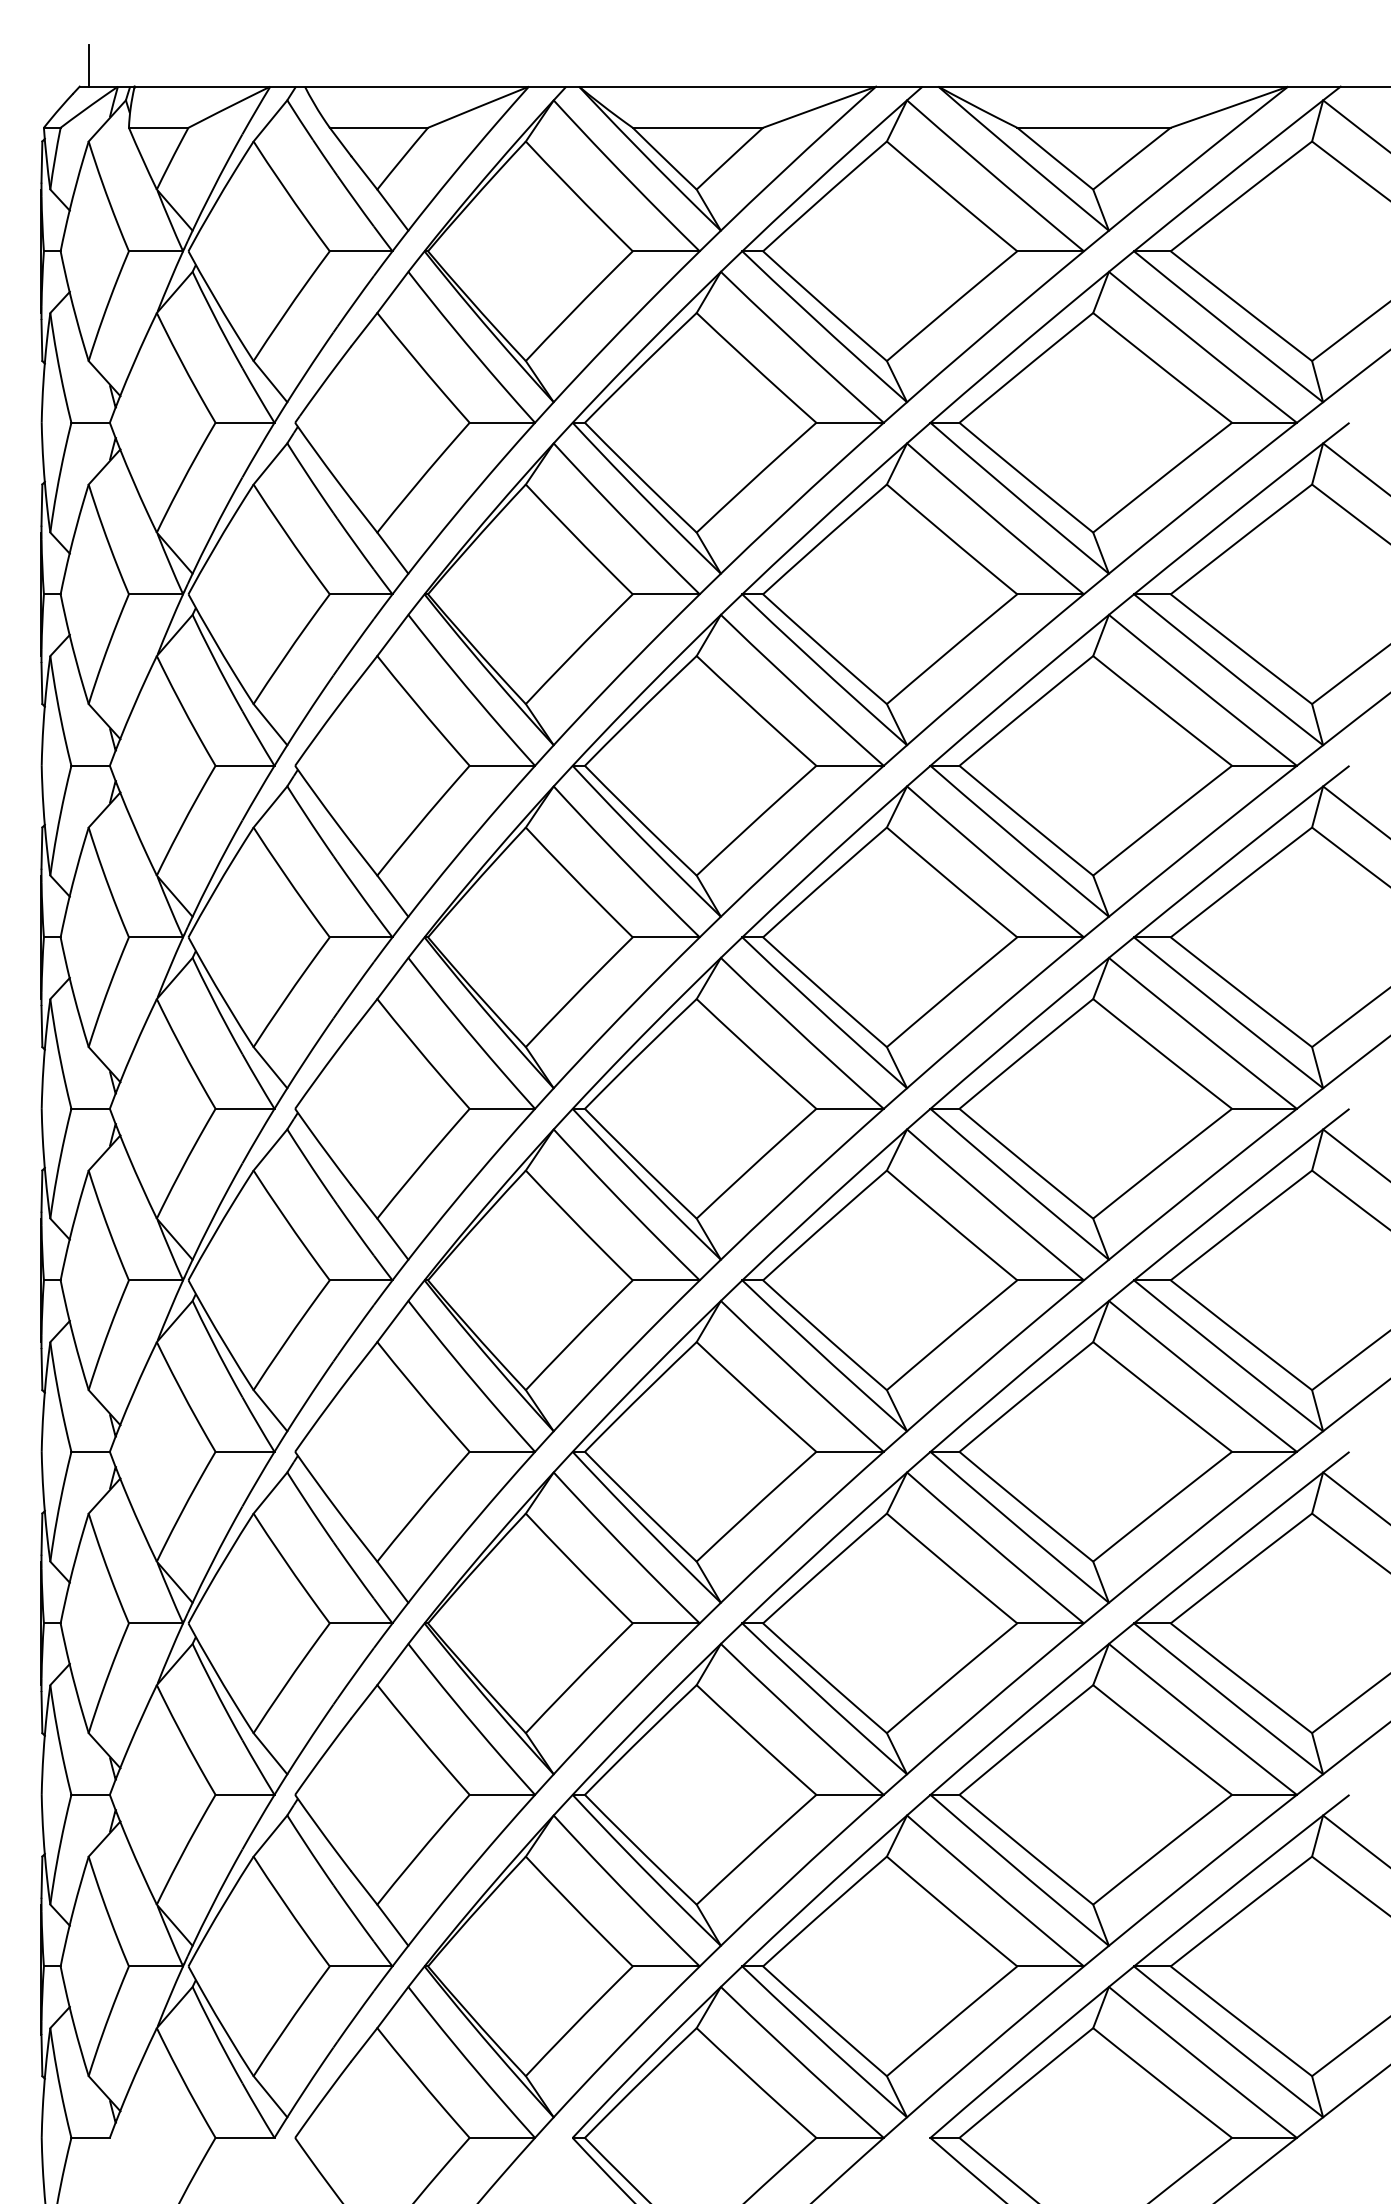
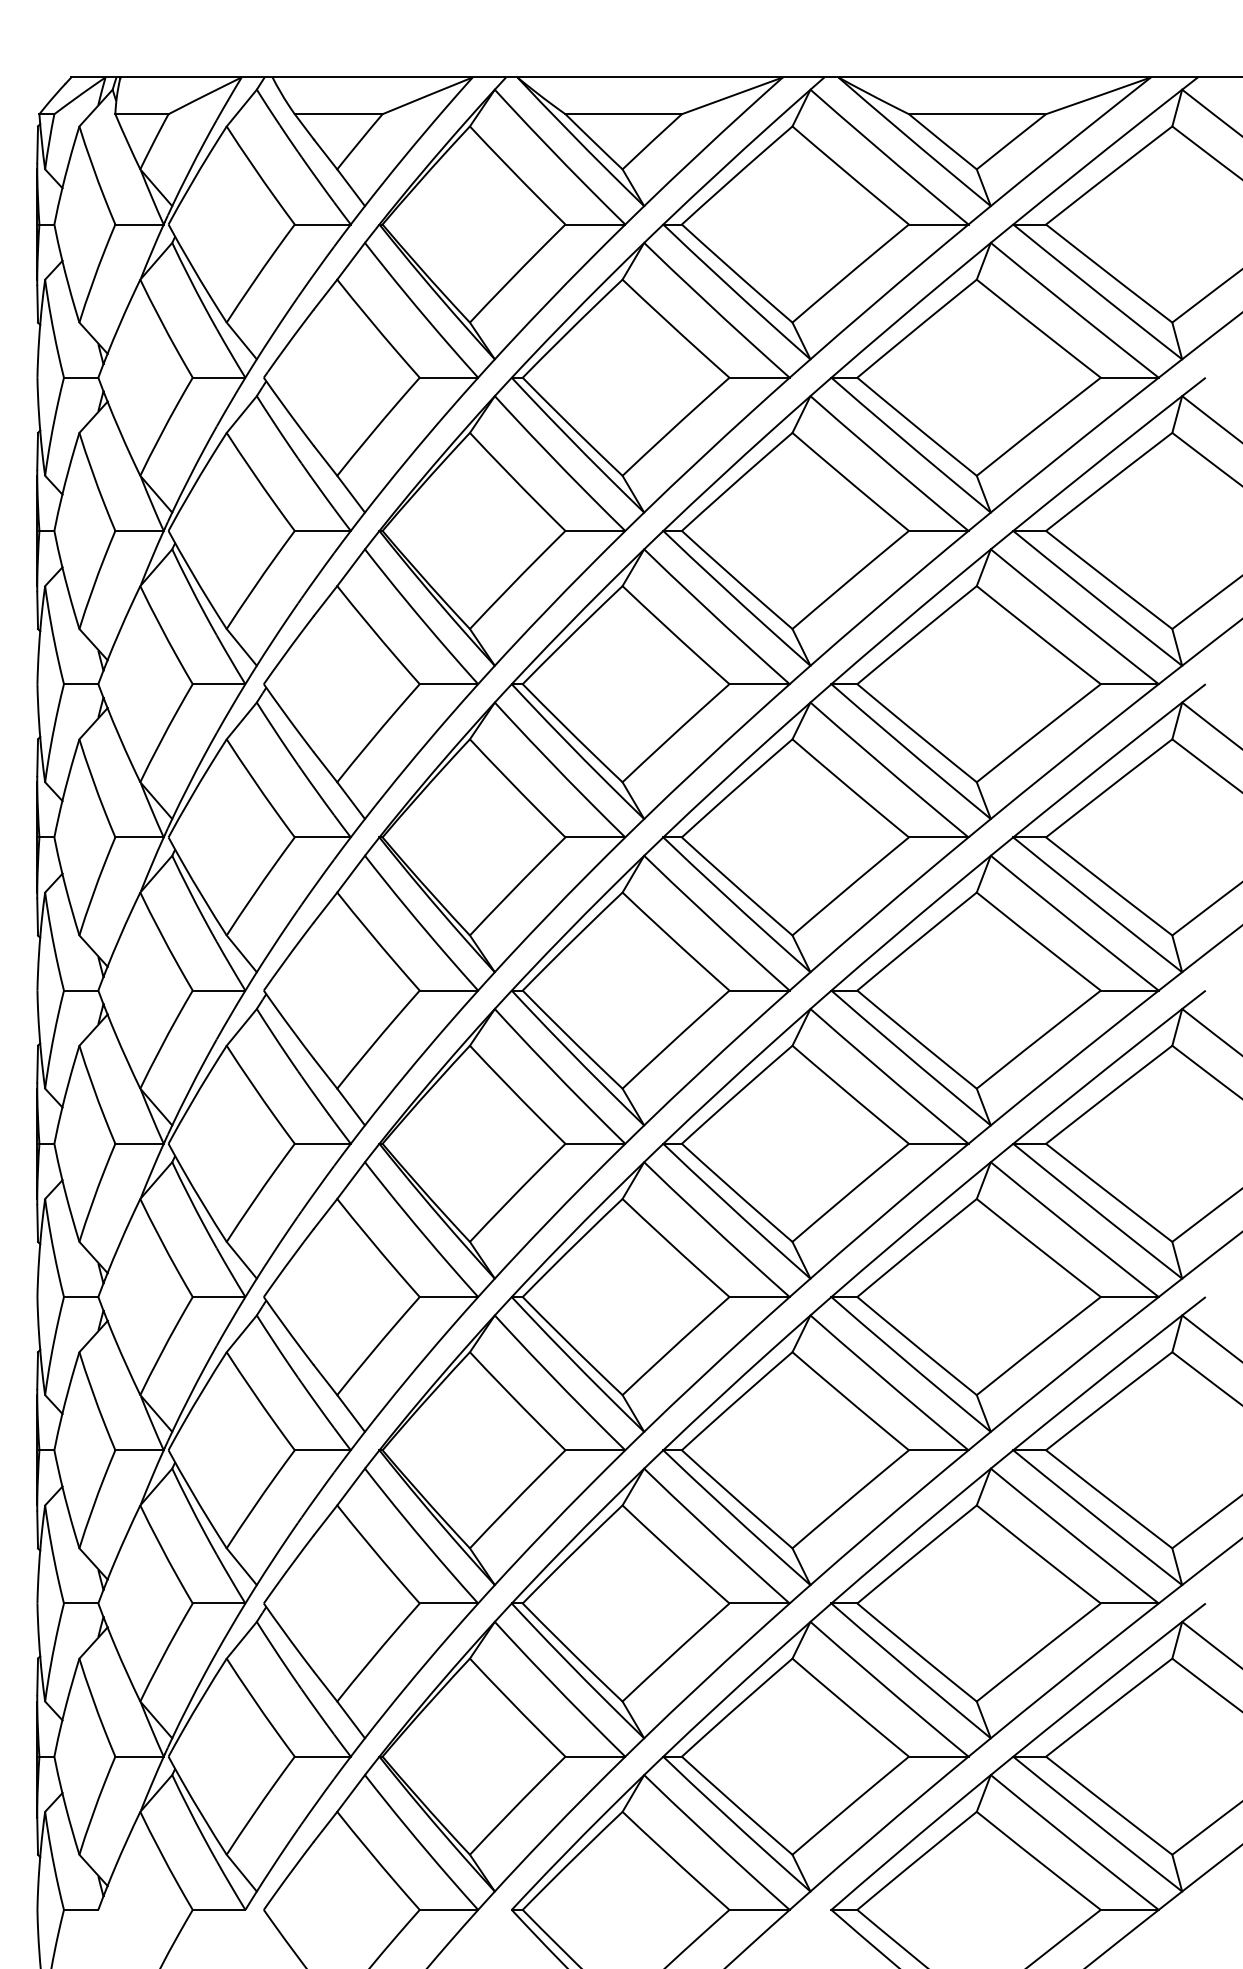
line: (88, 65) -> (79, 58), removed

